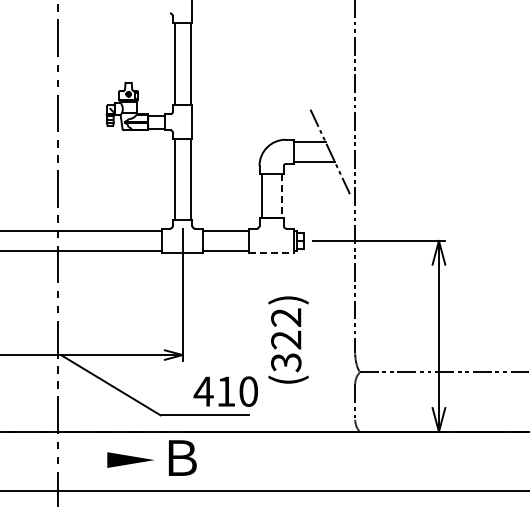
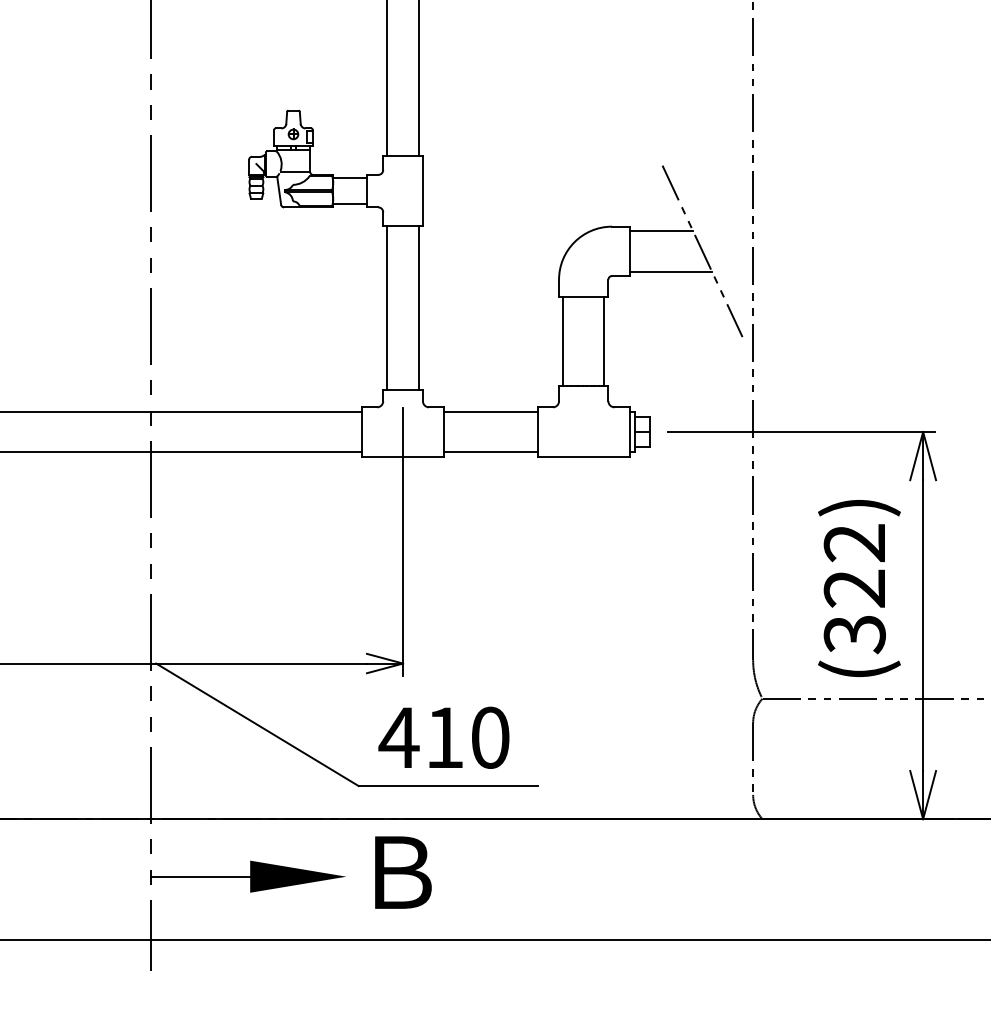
line: (281, 196) -> (603, 341), dashed -> solid
line: (271, 253) -> (583, 457), dashed -> solid
text: (288, 339) -> (859, 587), moved
text: (225, 391) -> (443, 737), moved
line: (82, 460) -> (199, 877), added

